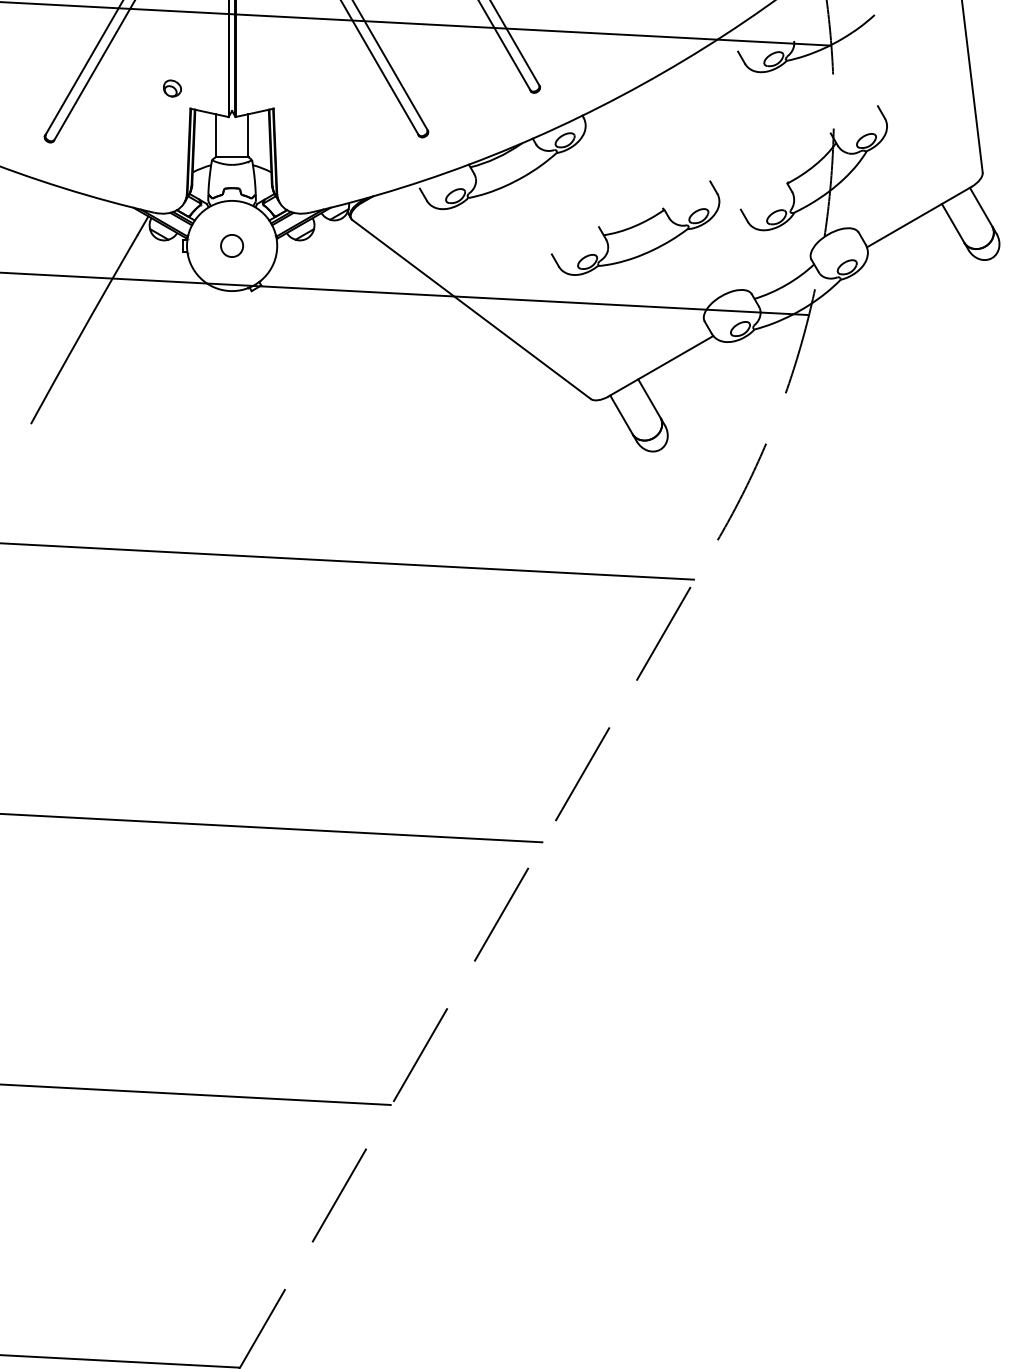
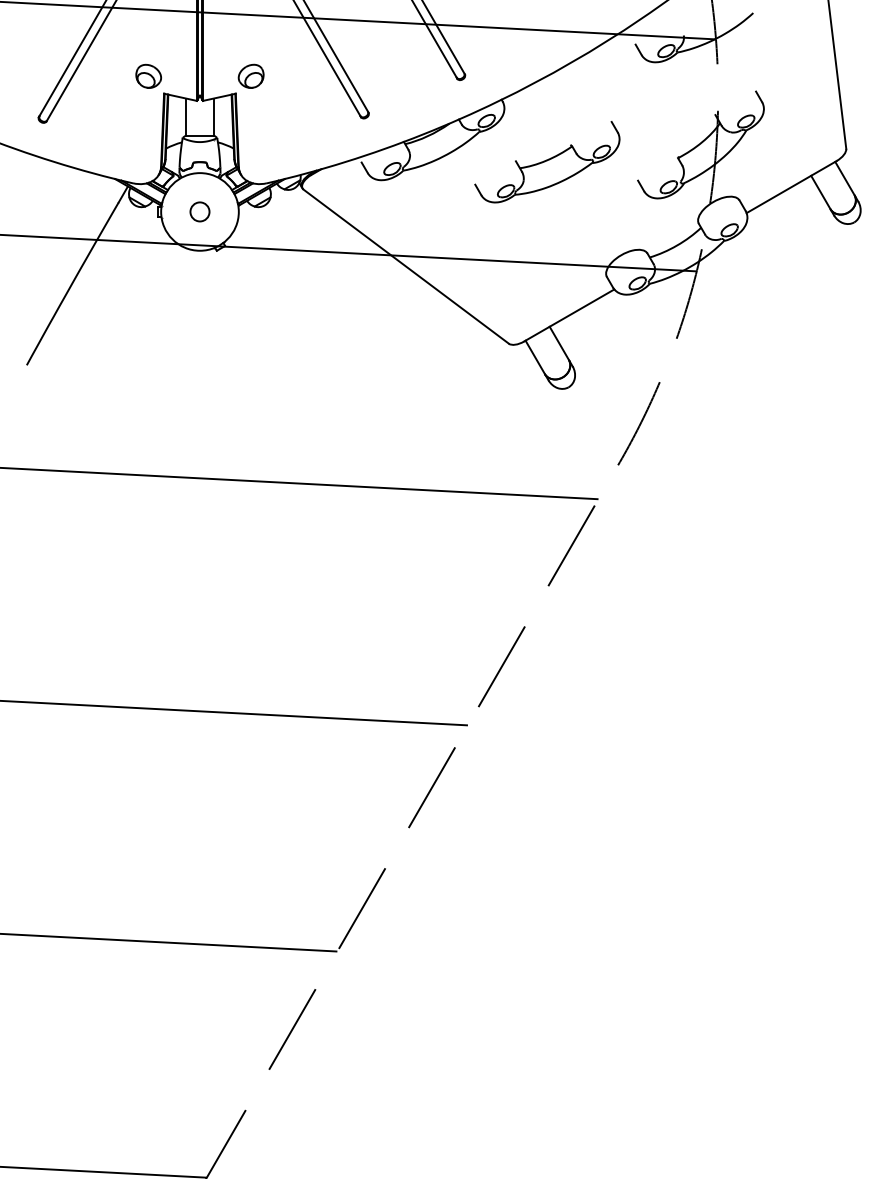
part: (172, 88) -> (148, 76), size x1.67
part: (291, 88) -> (251, 76), added
part: (635, 227) -> (547, 161), moved

